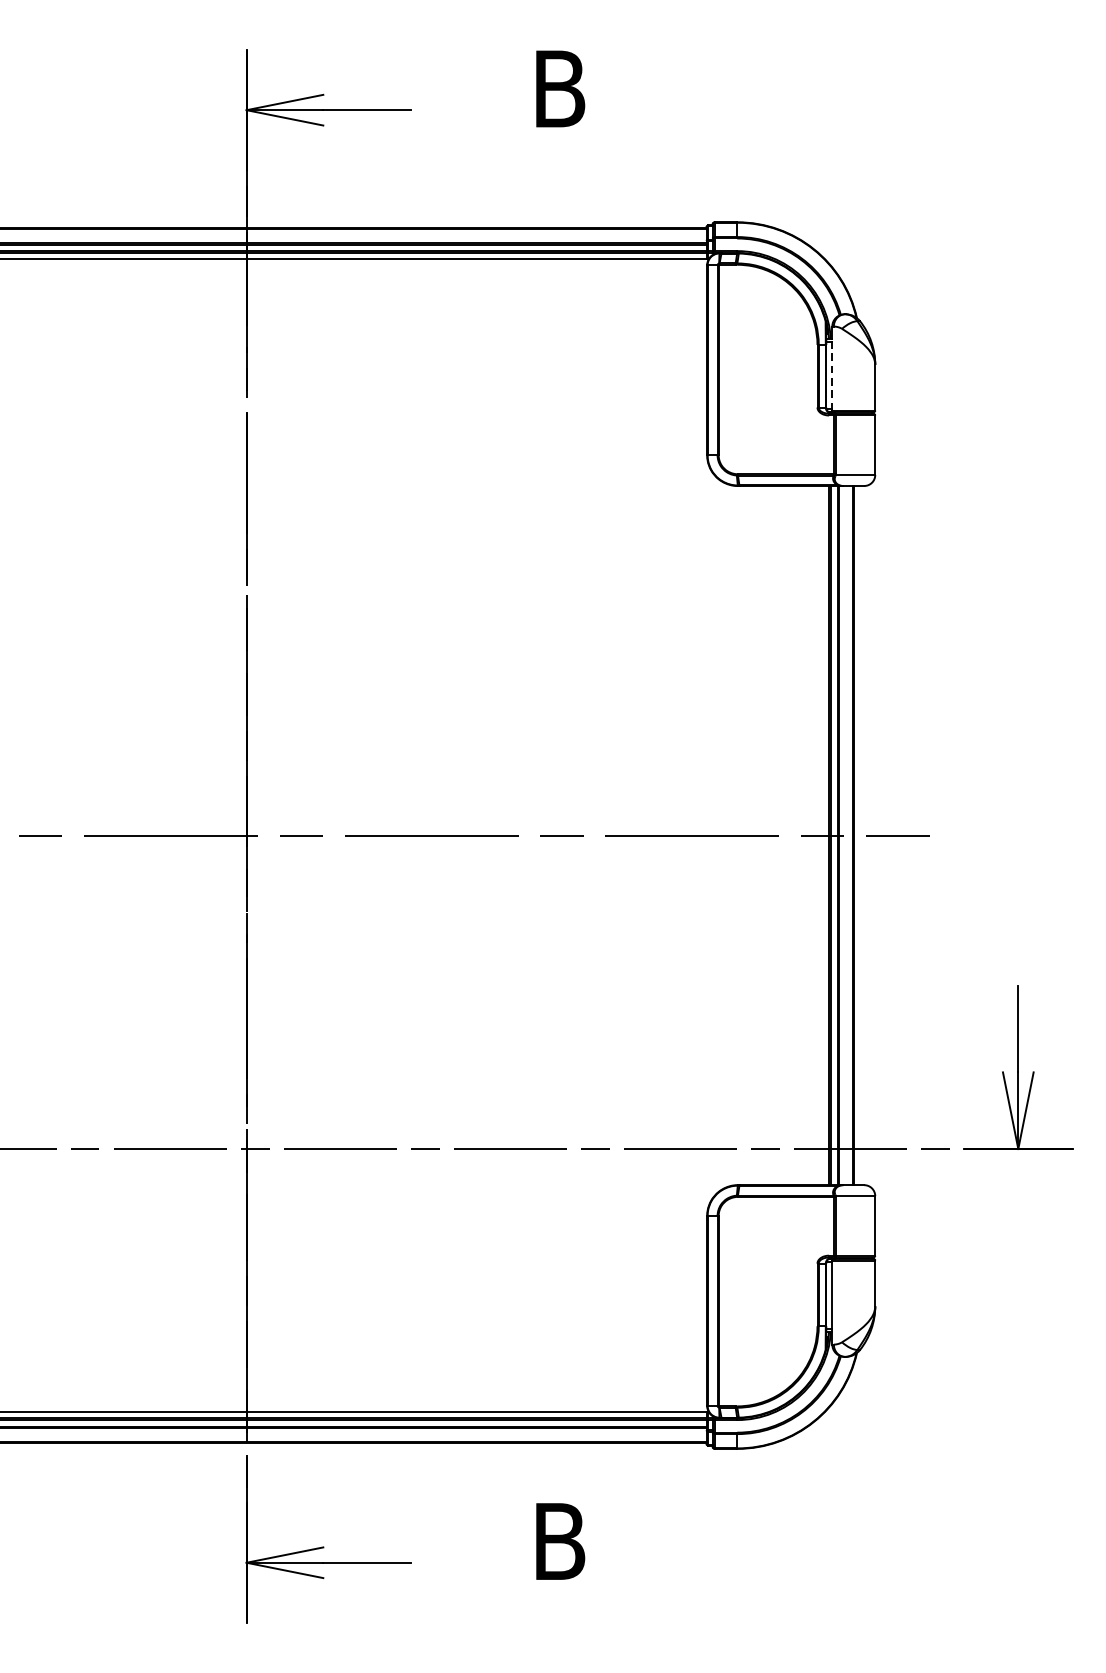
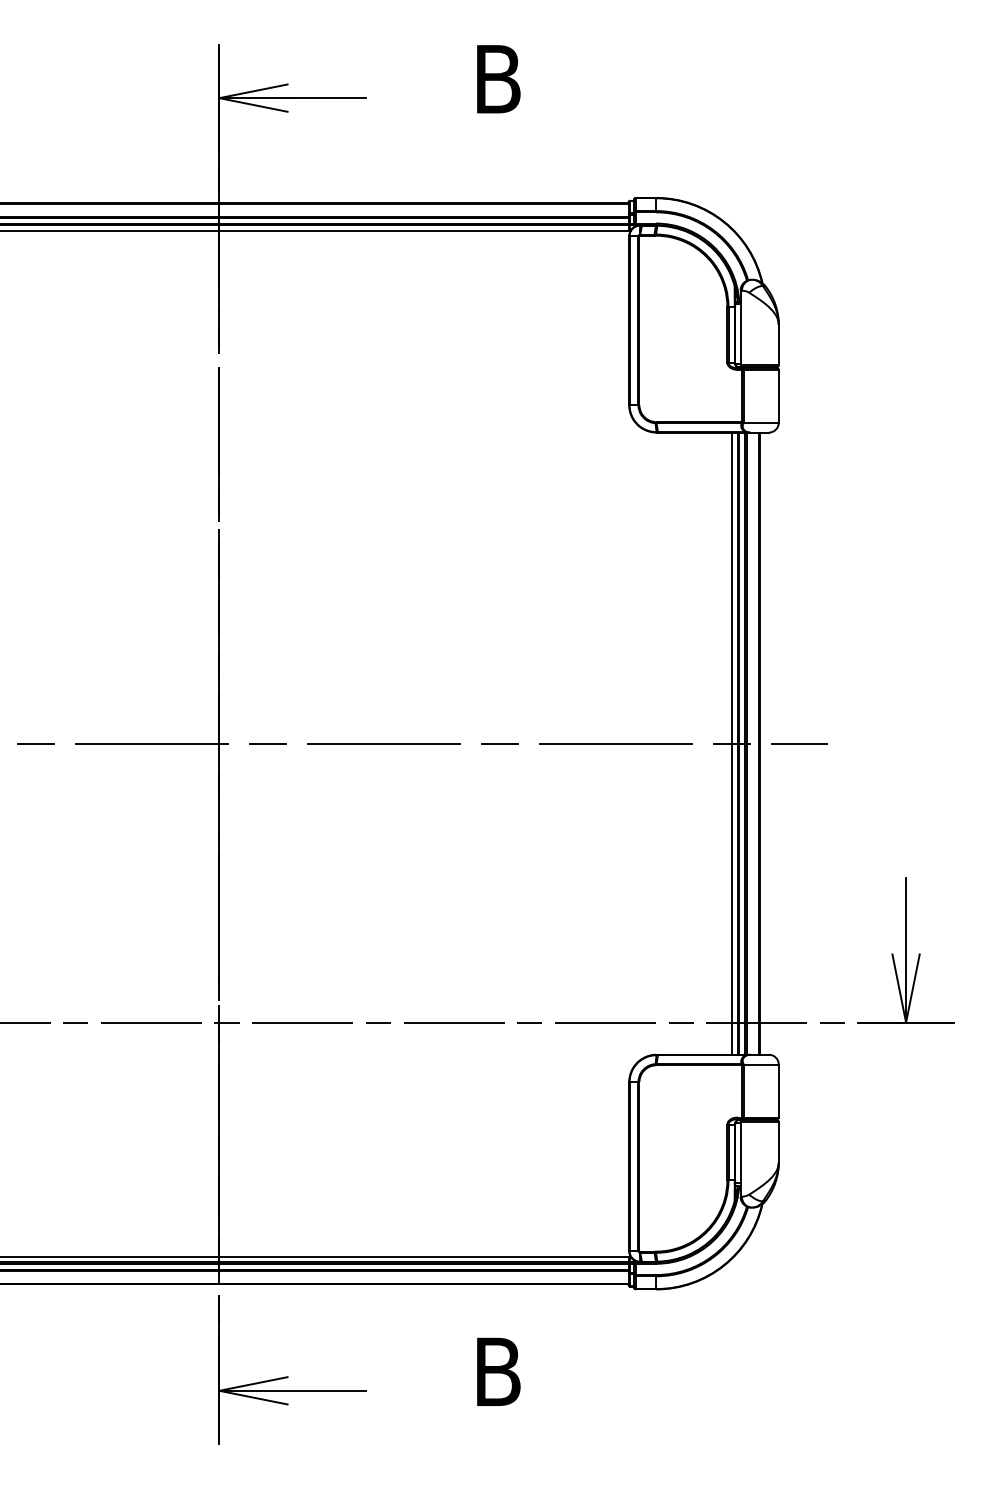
line: (832, 374) -> (740, 333), dashed -> solid
line: (823, 835) -> (732, 743), added

